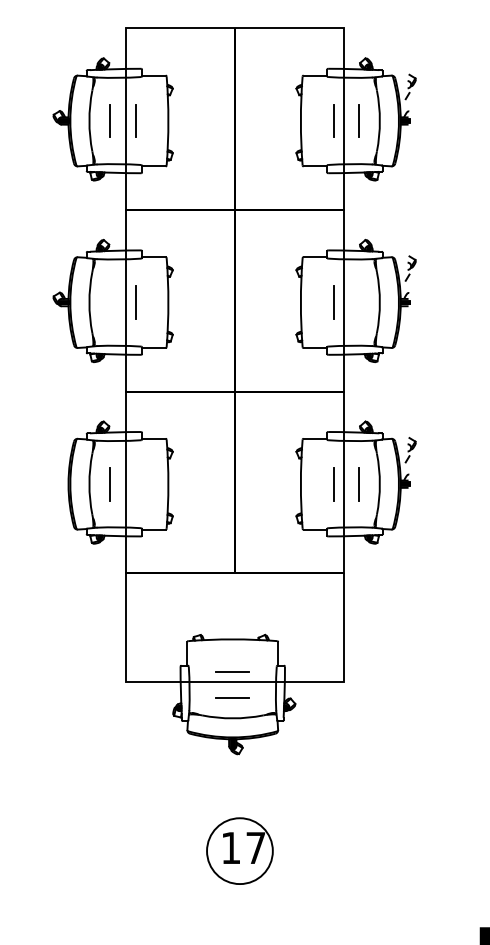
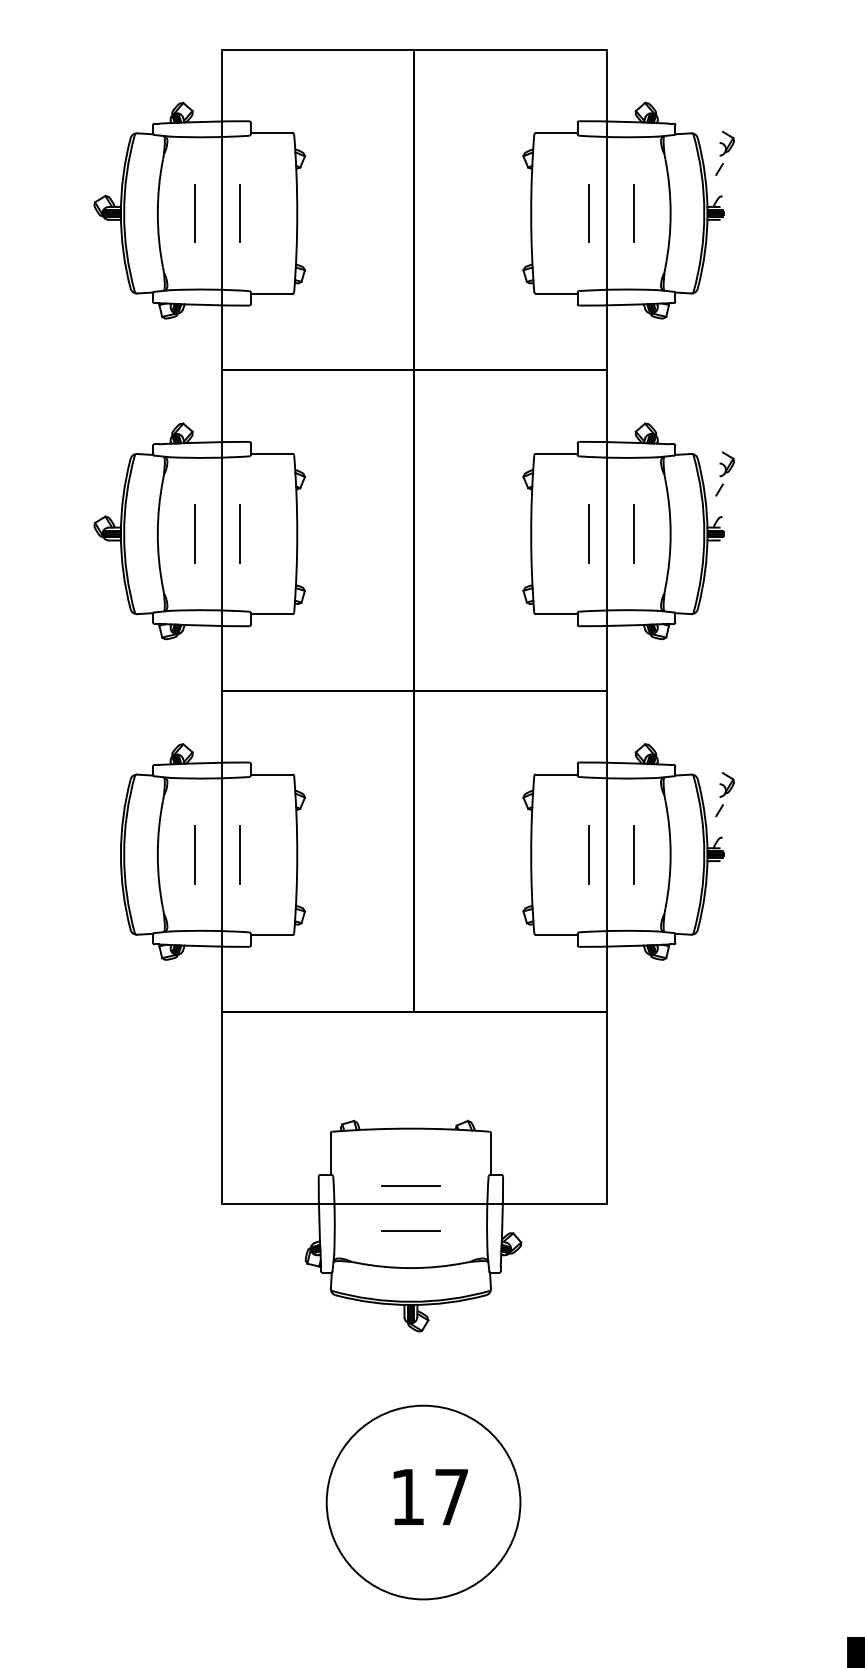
line: (109, 302) -> (193, 533), added
line: (359, 302) -> (634, 533), added
line: (135, 483) -> (239, 853), added
circle: (239, 851) -> (422, 1503), size x1.67

